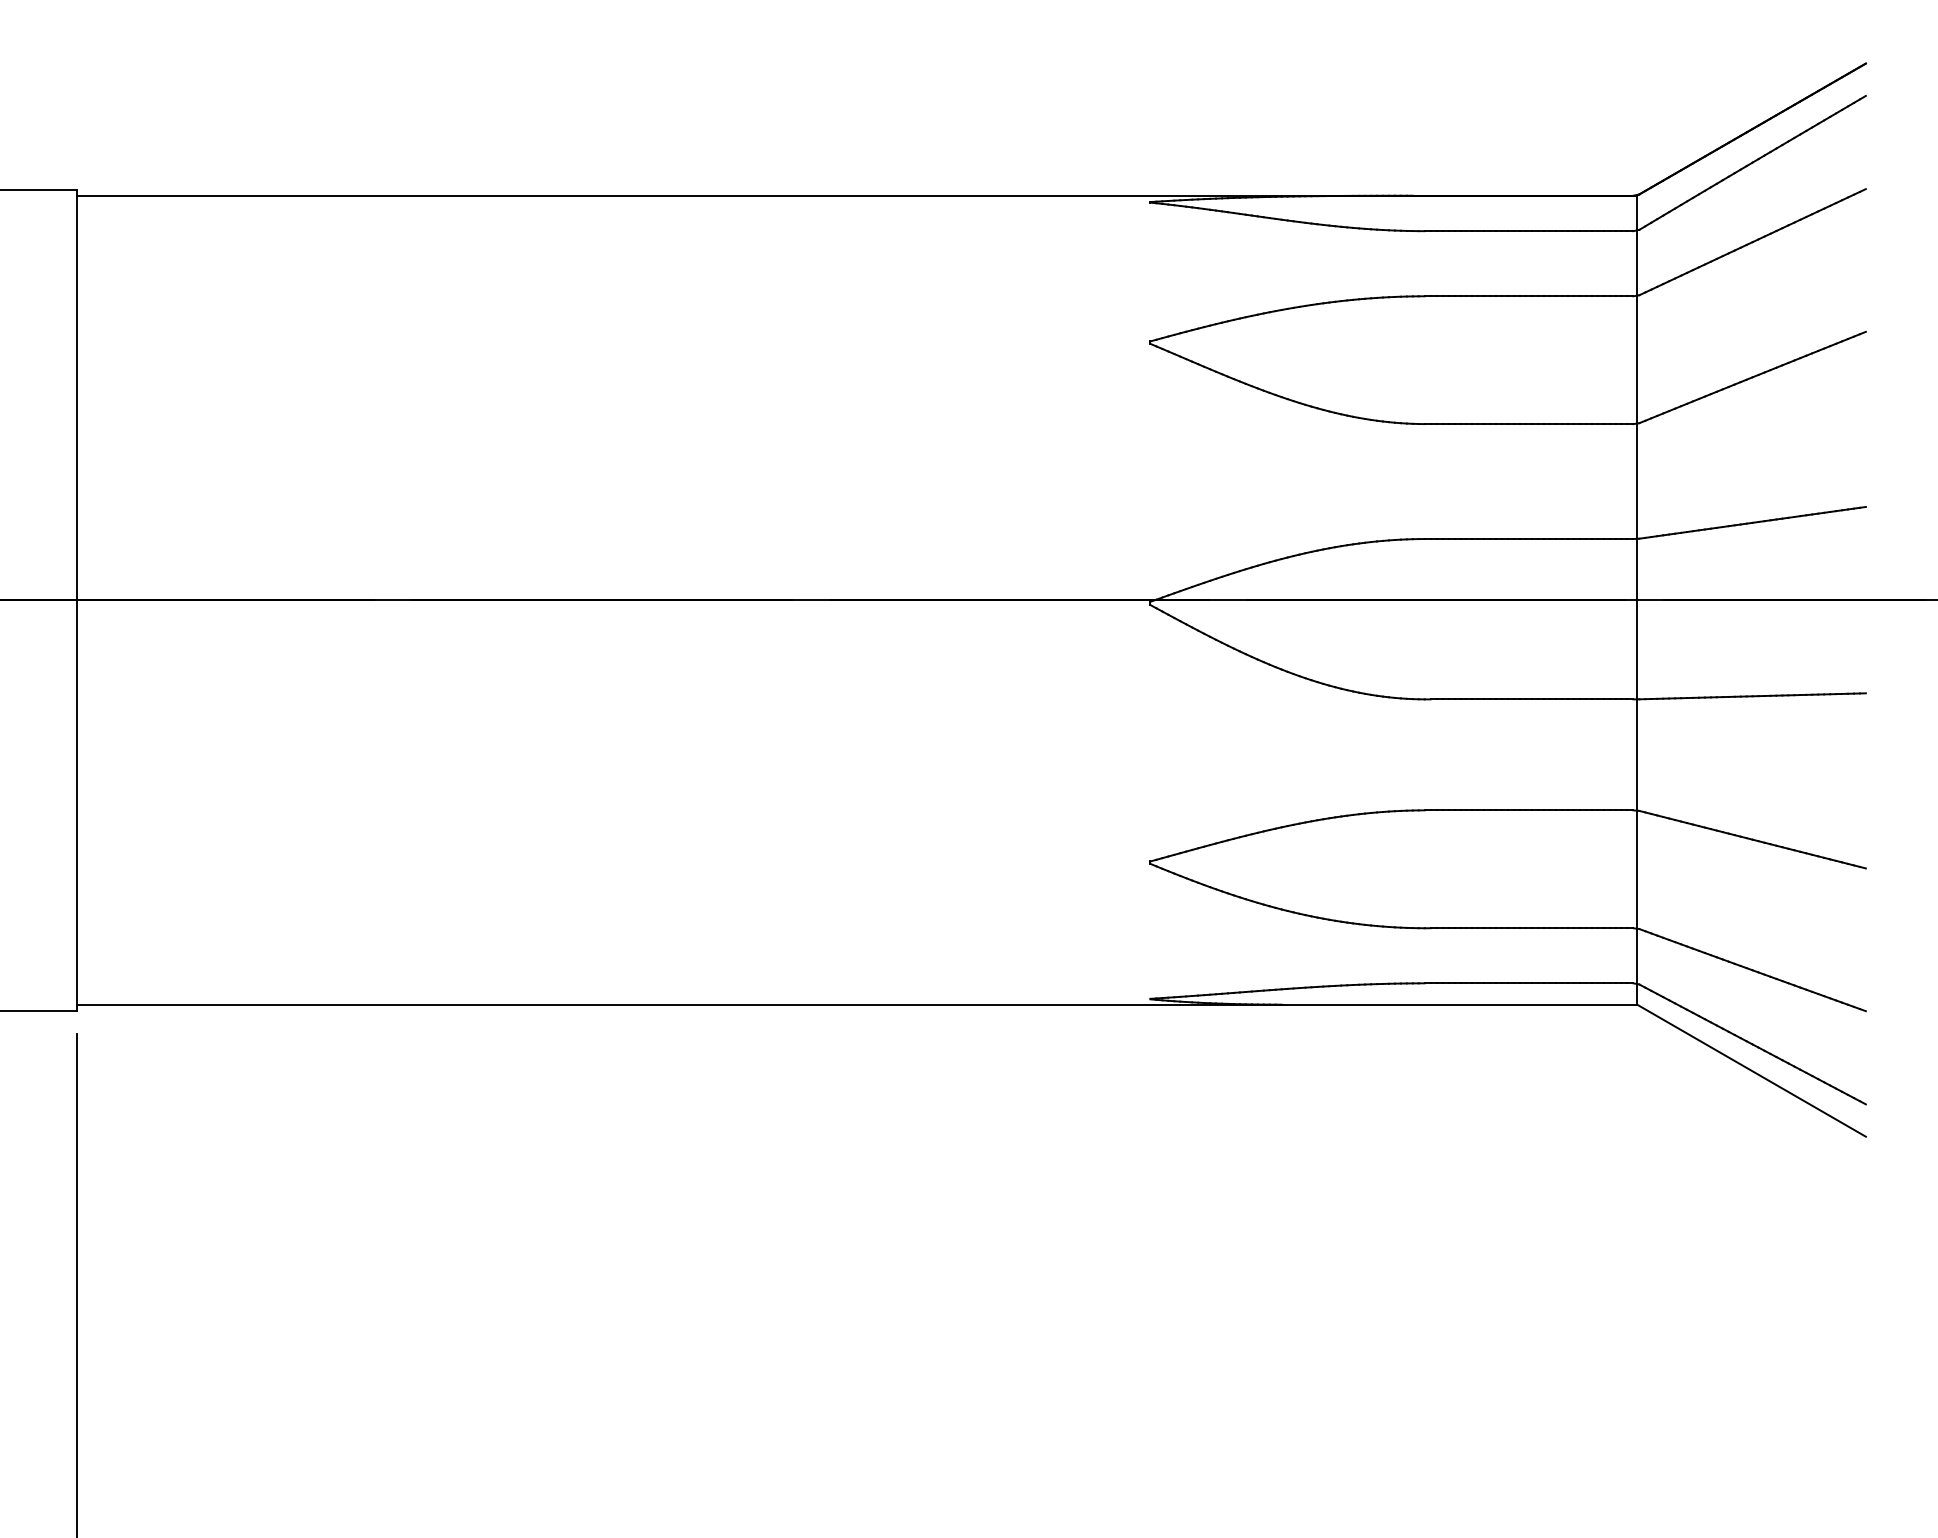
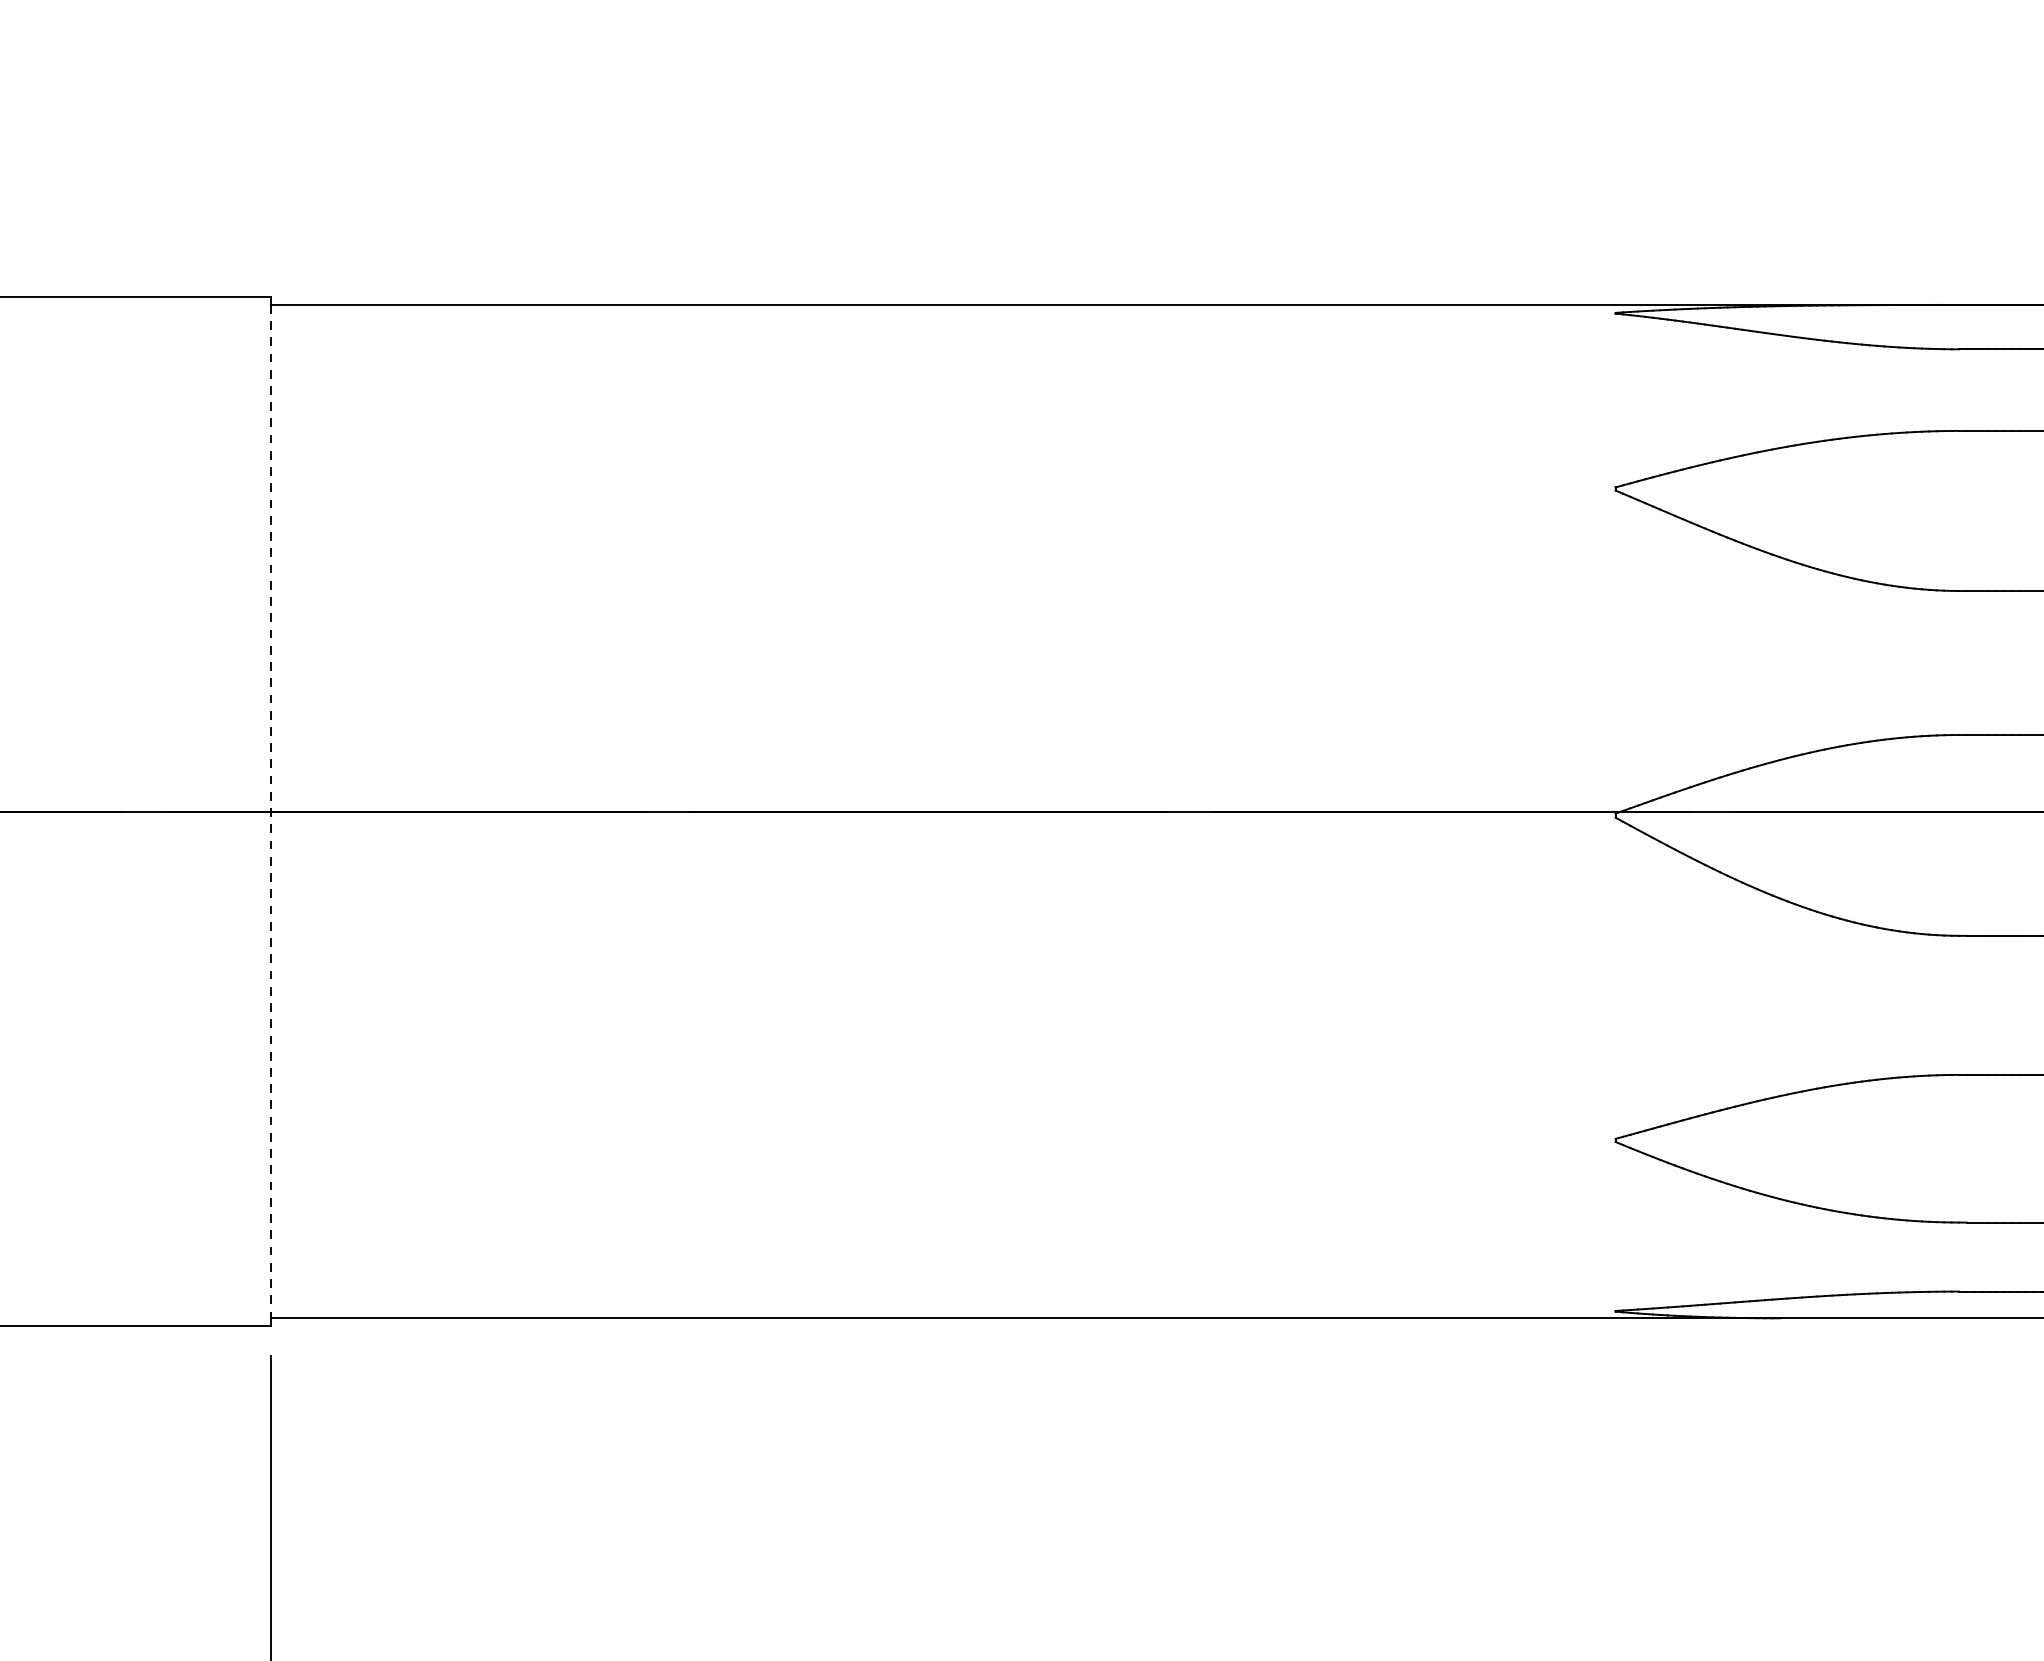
line: (77, 600) -> (271, 811), solid -> dashed

